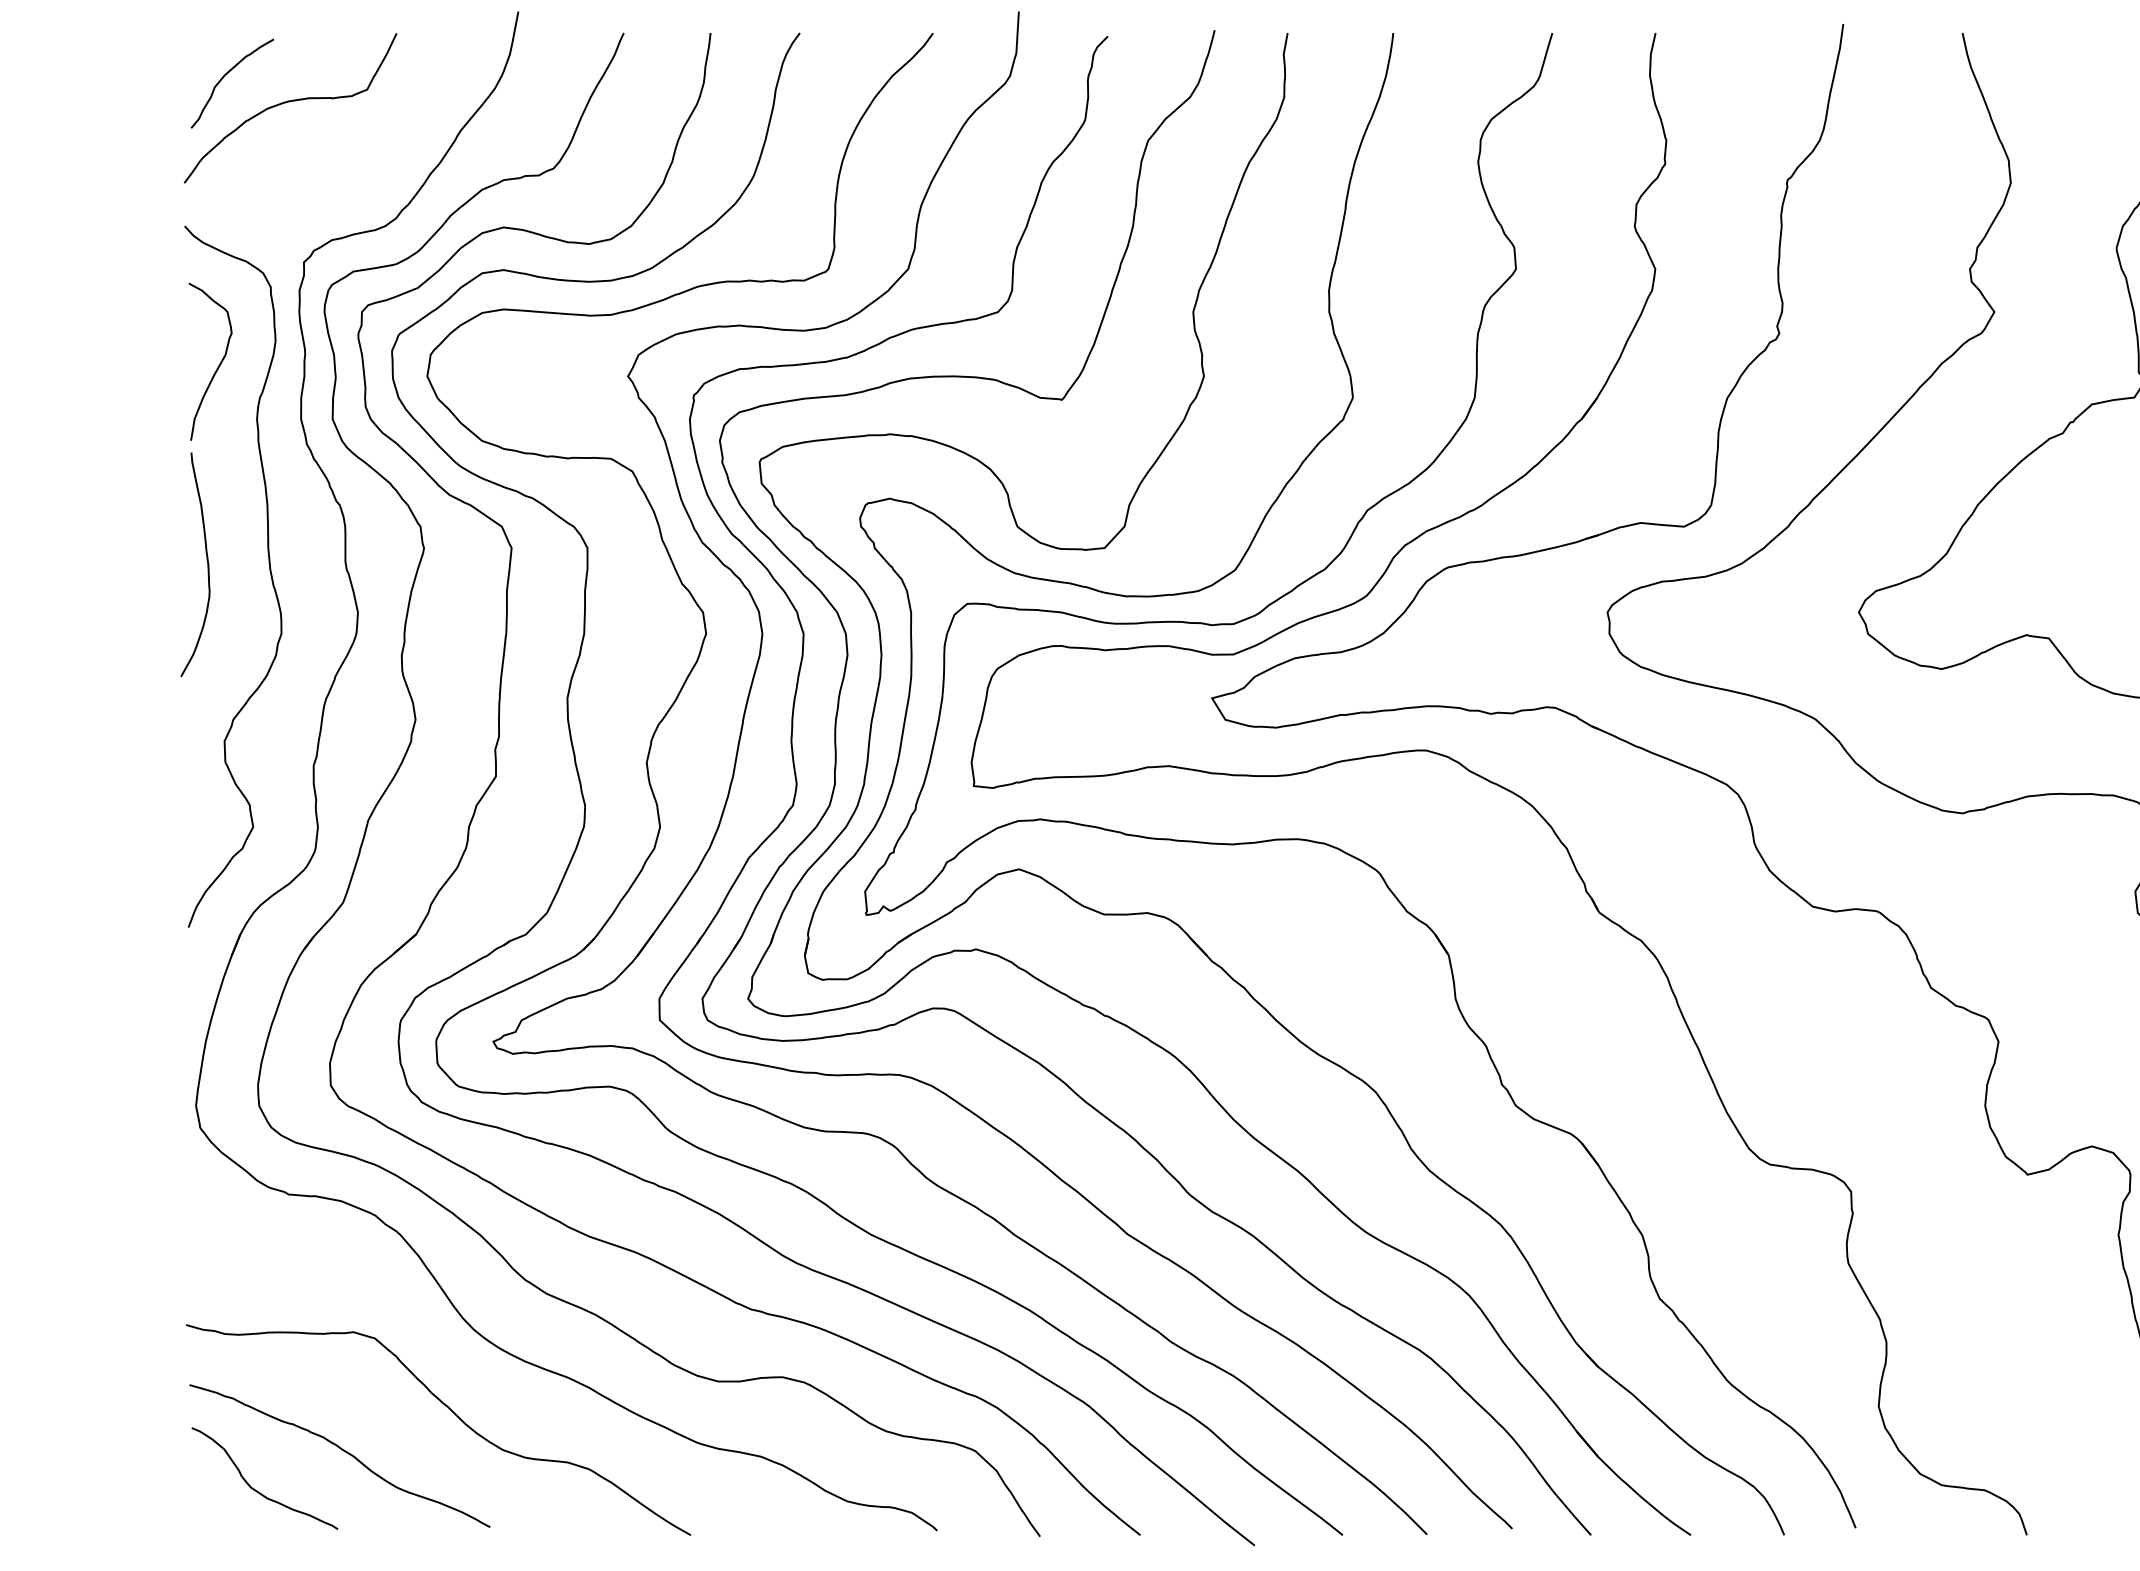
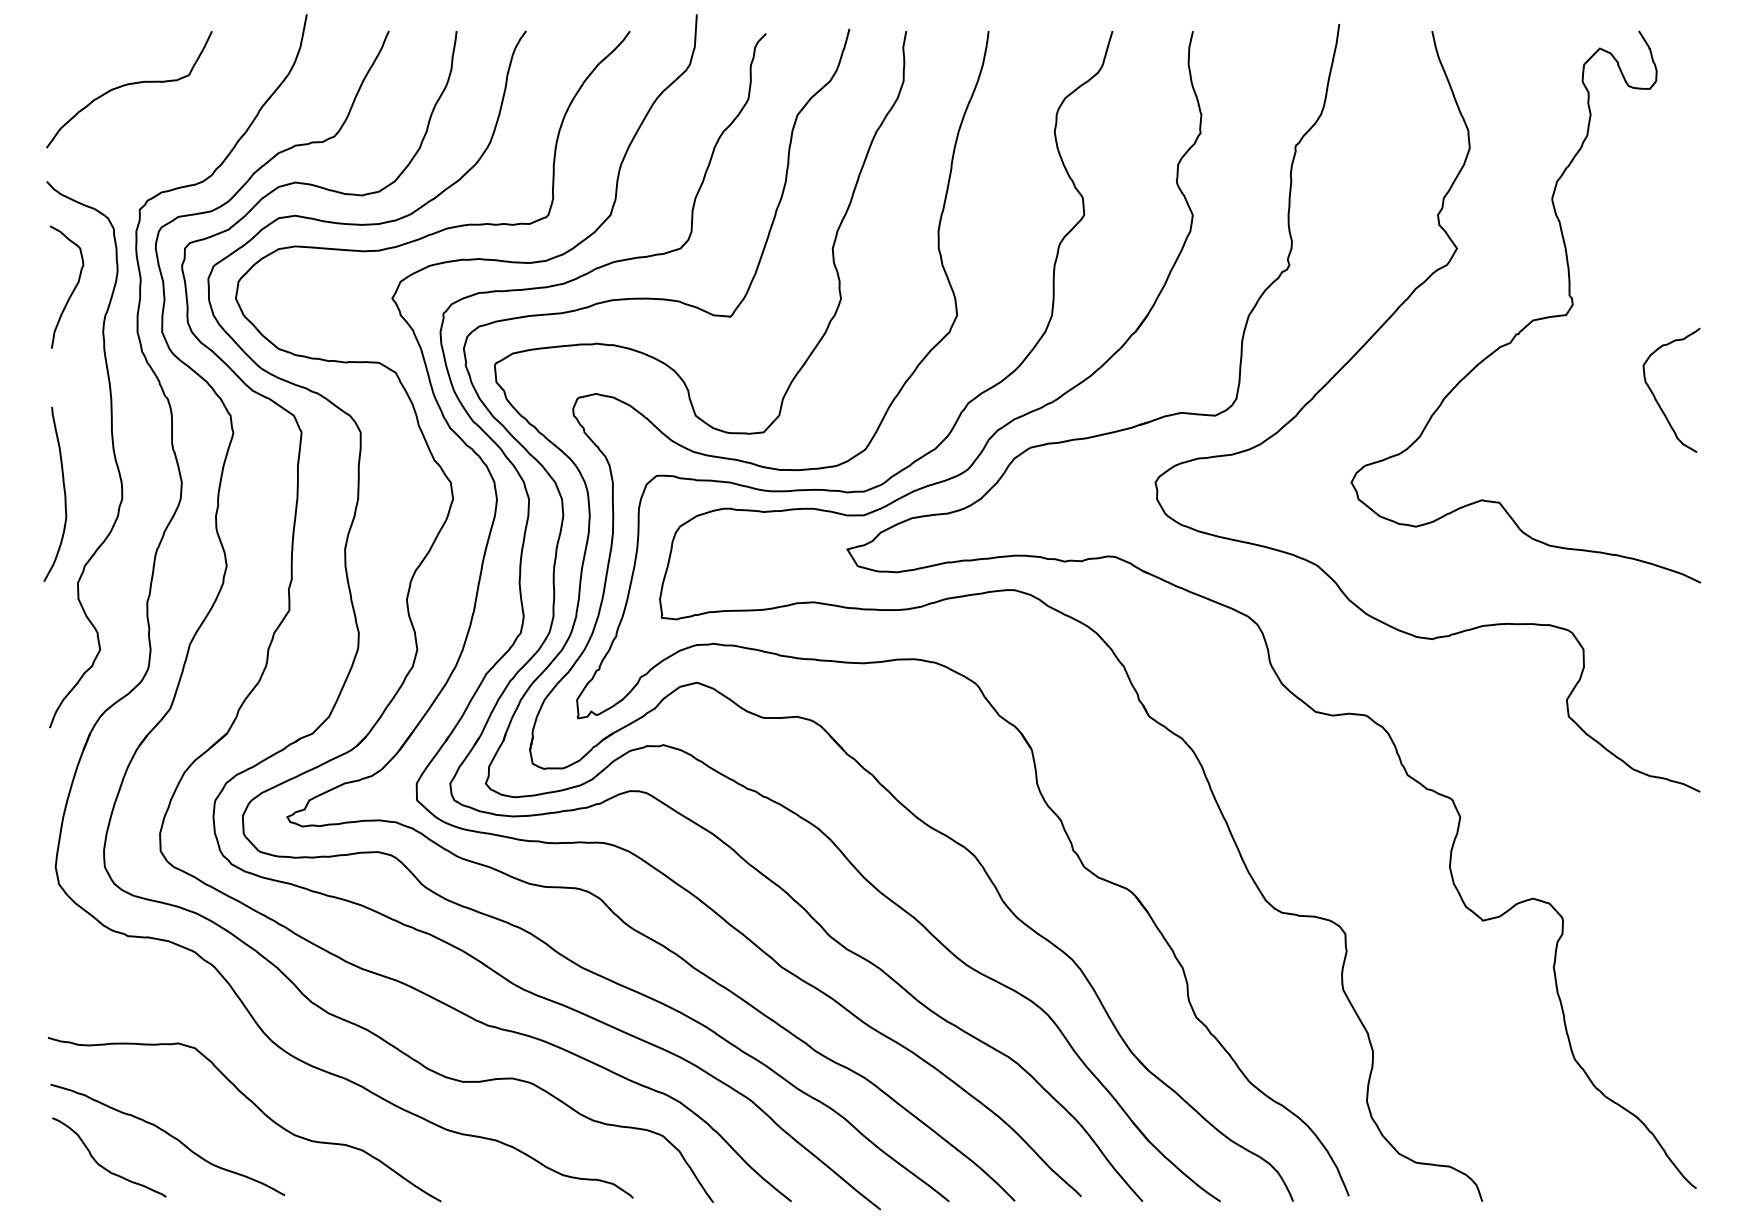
curve: (225, 77) -> (78, 65), removed
curve: (206, 559) -> (63, 490), moved

